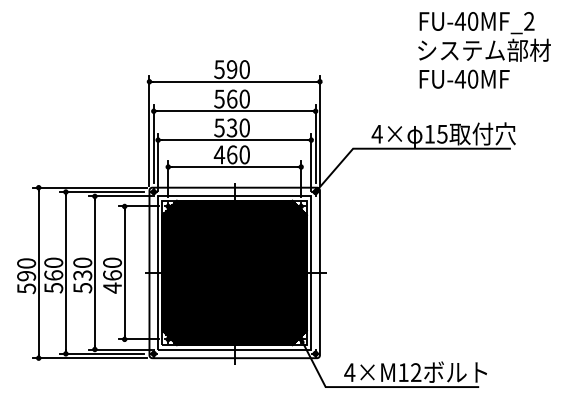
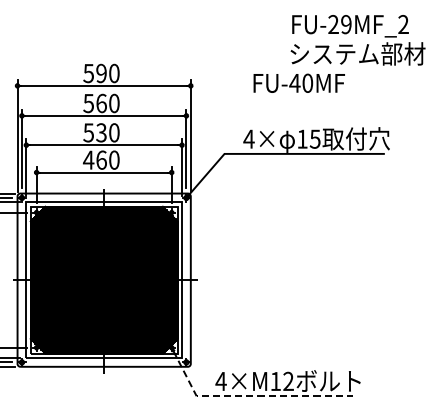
text: (466, 21) -> (339, 24), FU-40MF_2 -> FU-29MF_2
text: (464, 78) -> (299, 82), moved
line: (376, 387) -> (248, 396), solid -> dashed

